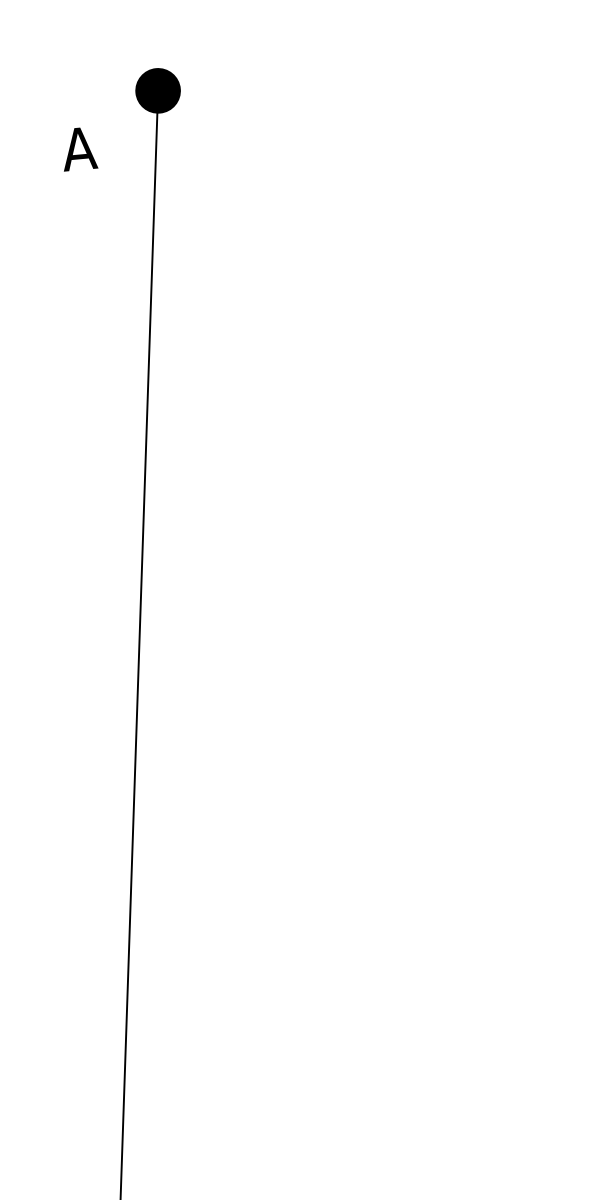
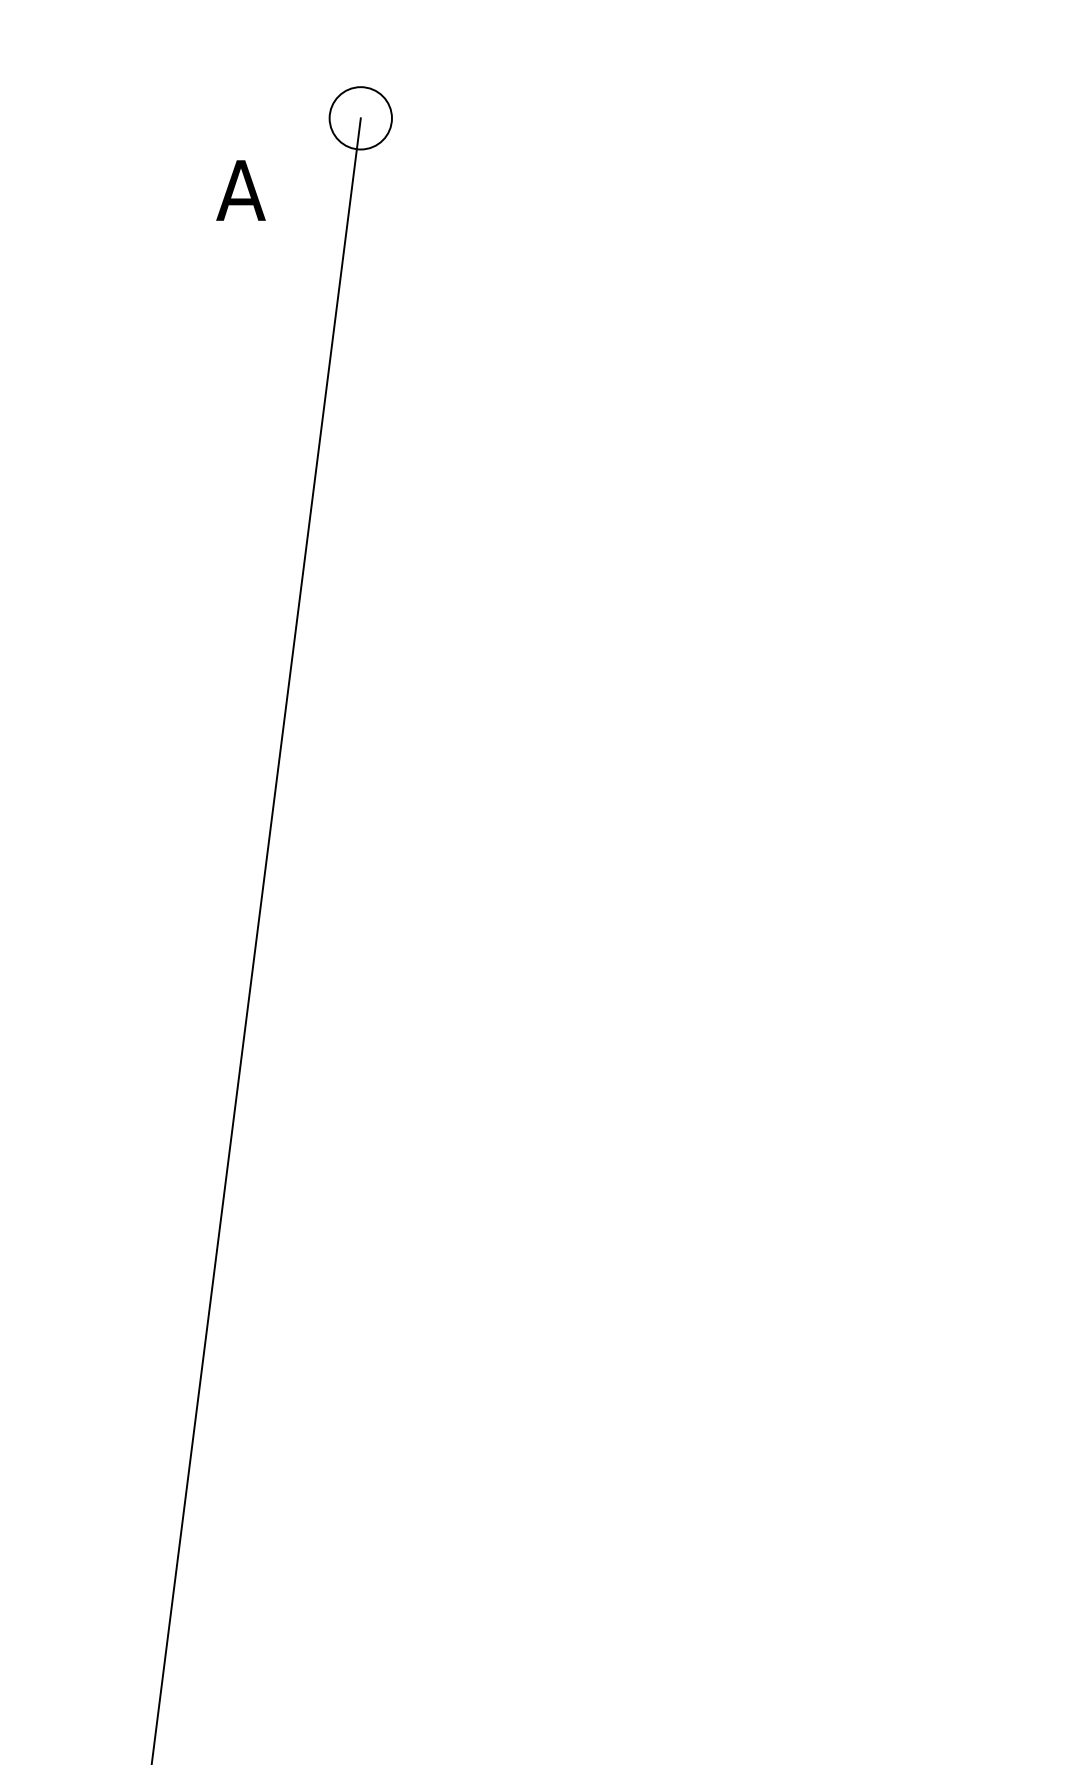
fill: (157, 90) -> (360, 118), removed

